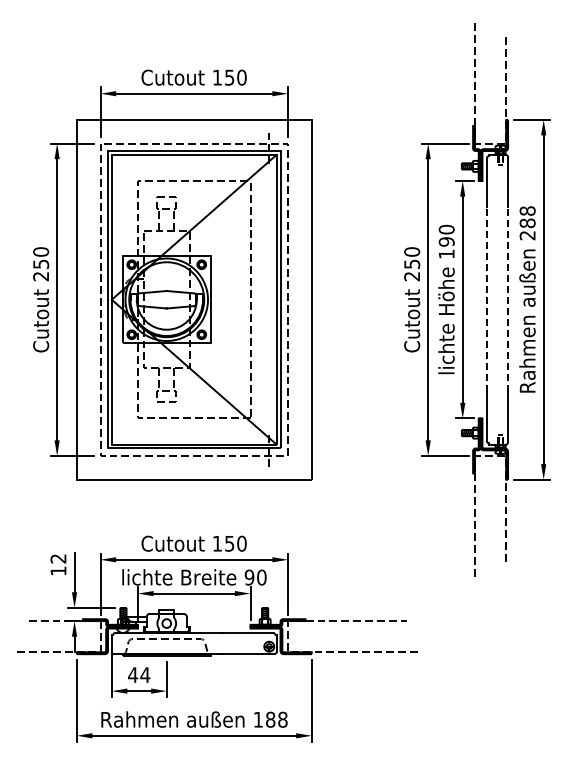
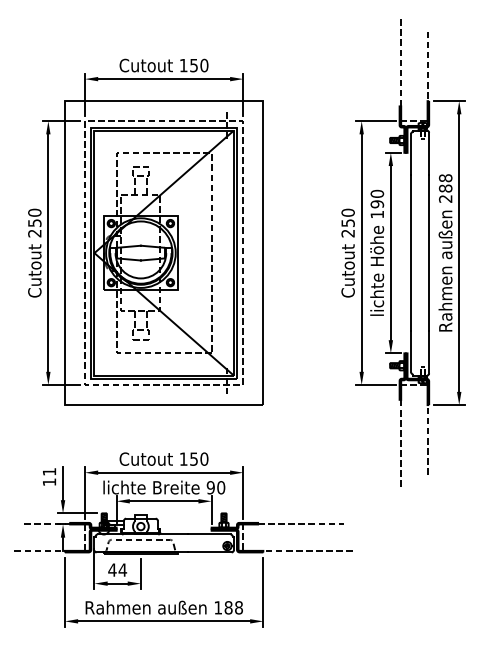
line: (486, 299) -> (410, 252), dashed -> solid
line: (508, 299) -> (429, 252), dashed -> solid
text: (58, 558) -> (49, 471), 12 -> 11

